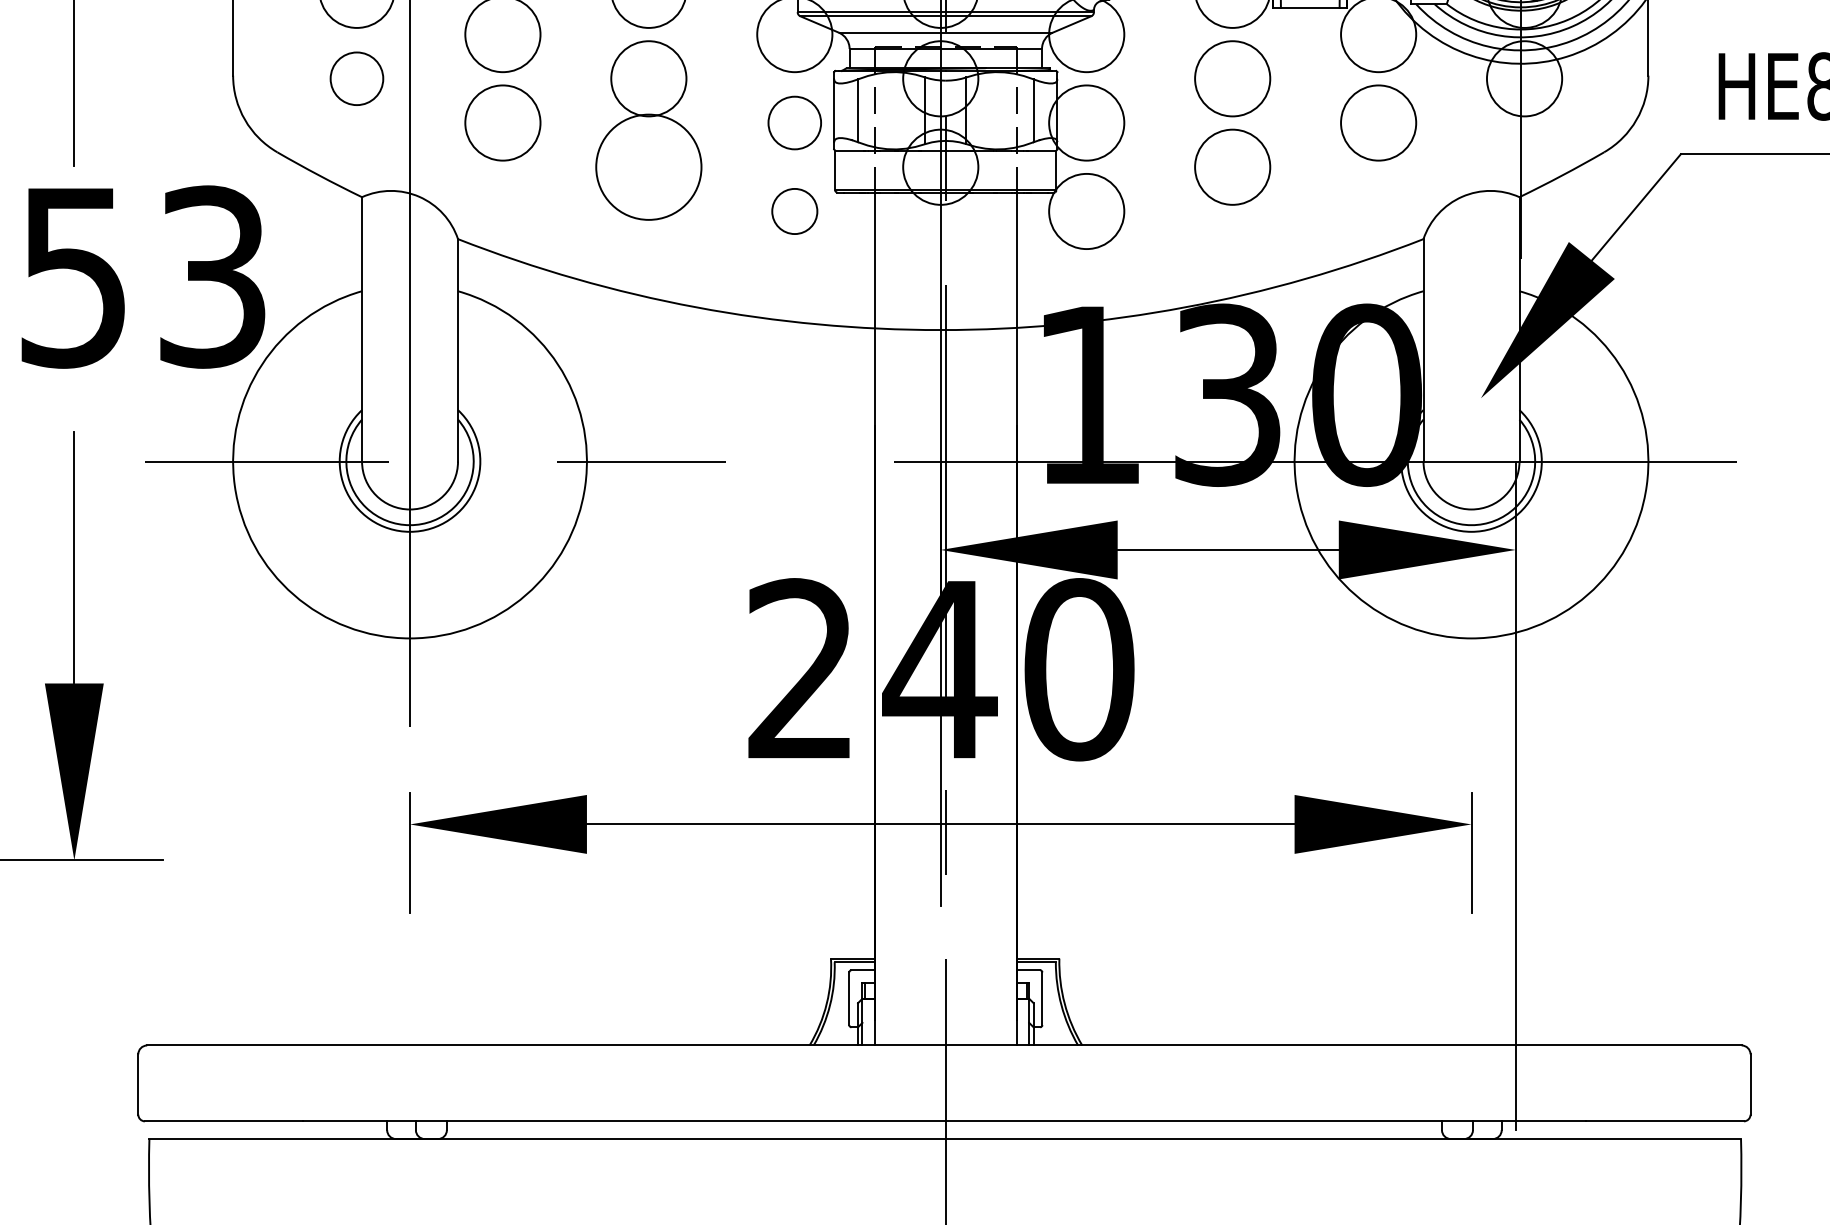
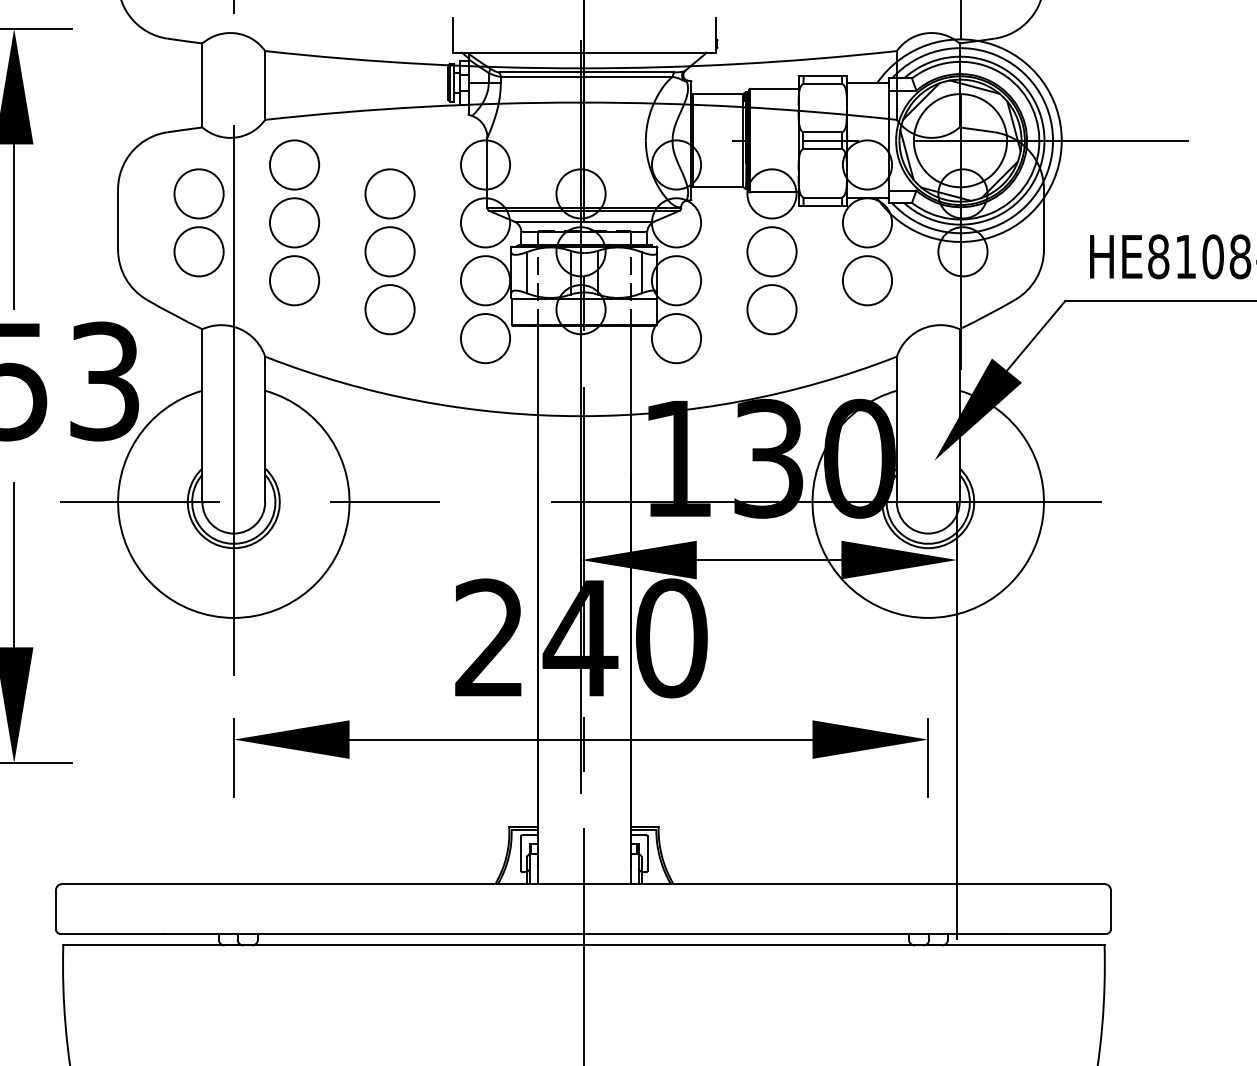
circle: (356, 78) -> (198, 251), size x1.43
circle: (794, 122) -> (485, 280), size x1.43
circle: (648, 167) -> (389, 309), size x0.71
circle: (794, 211) -> (485, 338), size x1.67

